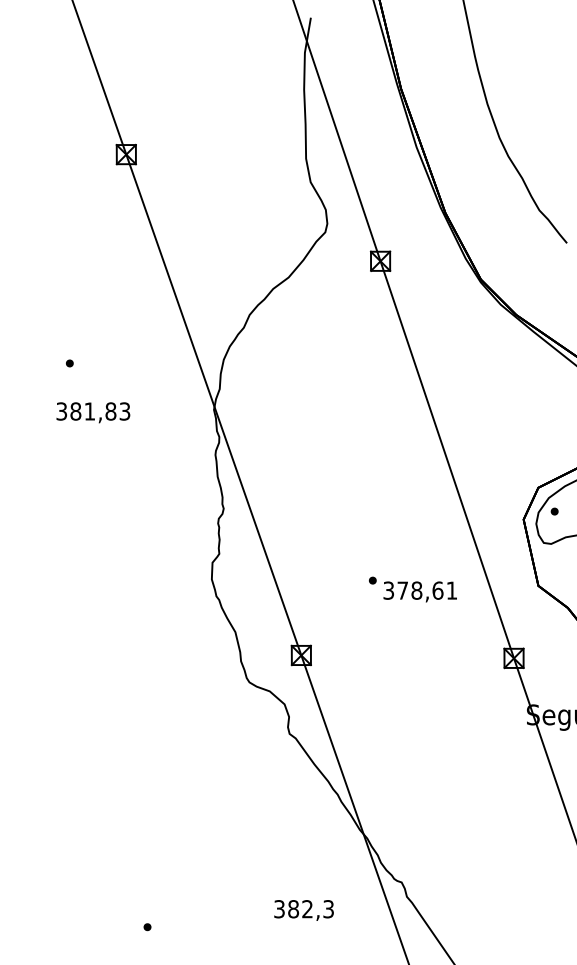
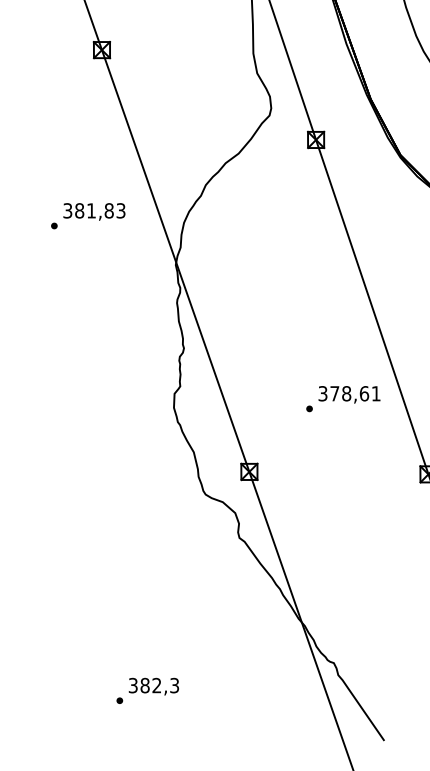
text: (93, 412) -> (94, 211), moved
text: (419, 591) -> (348, 394), moved
text: (303, 910) -> (153, 686), moved

